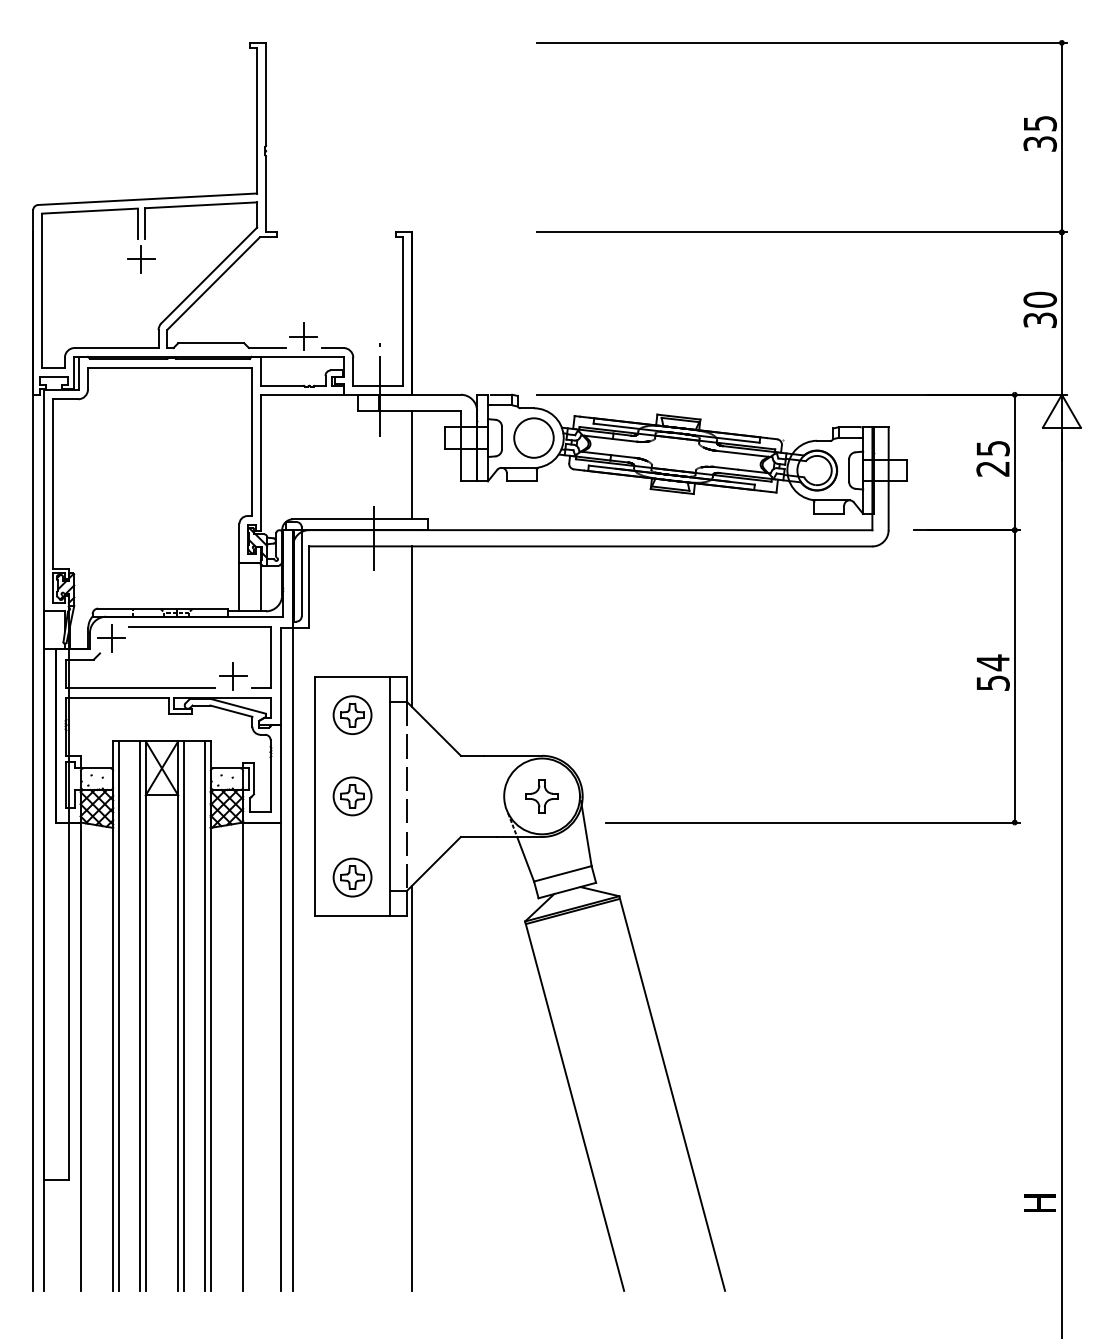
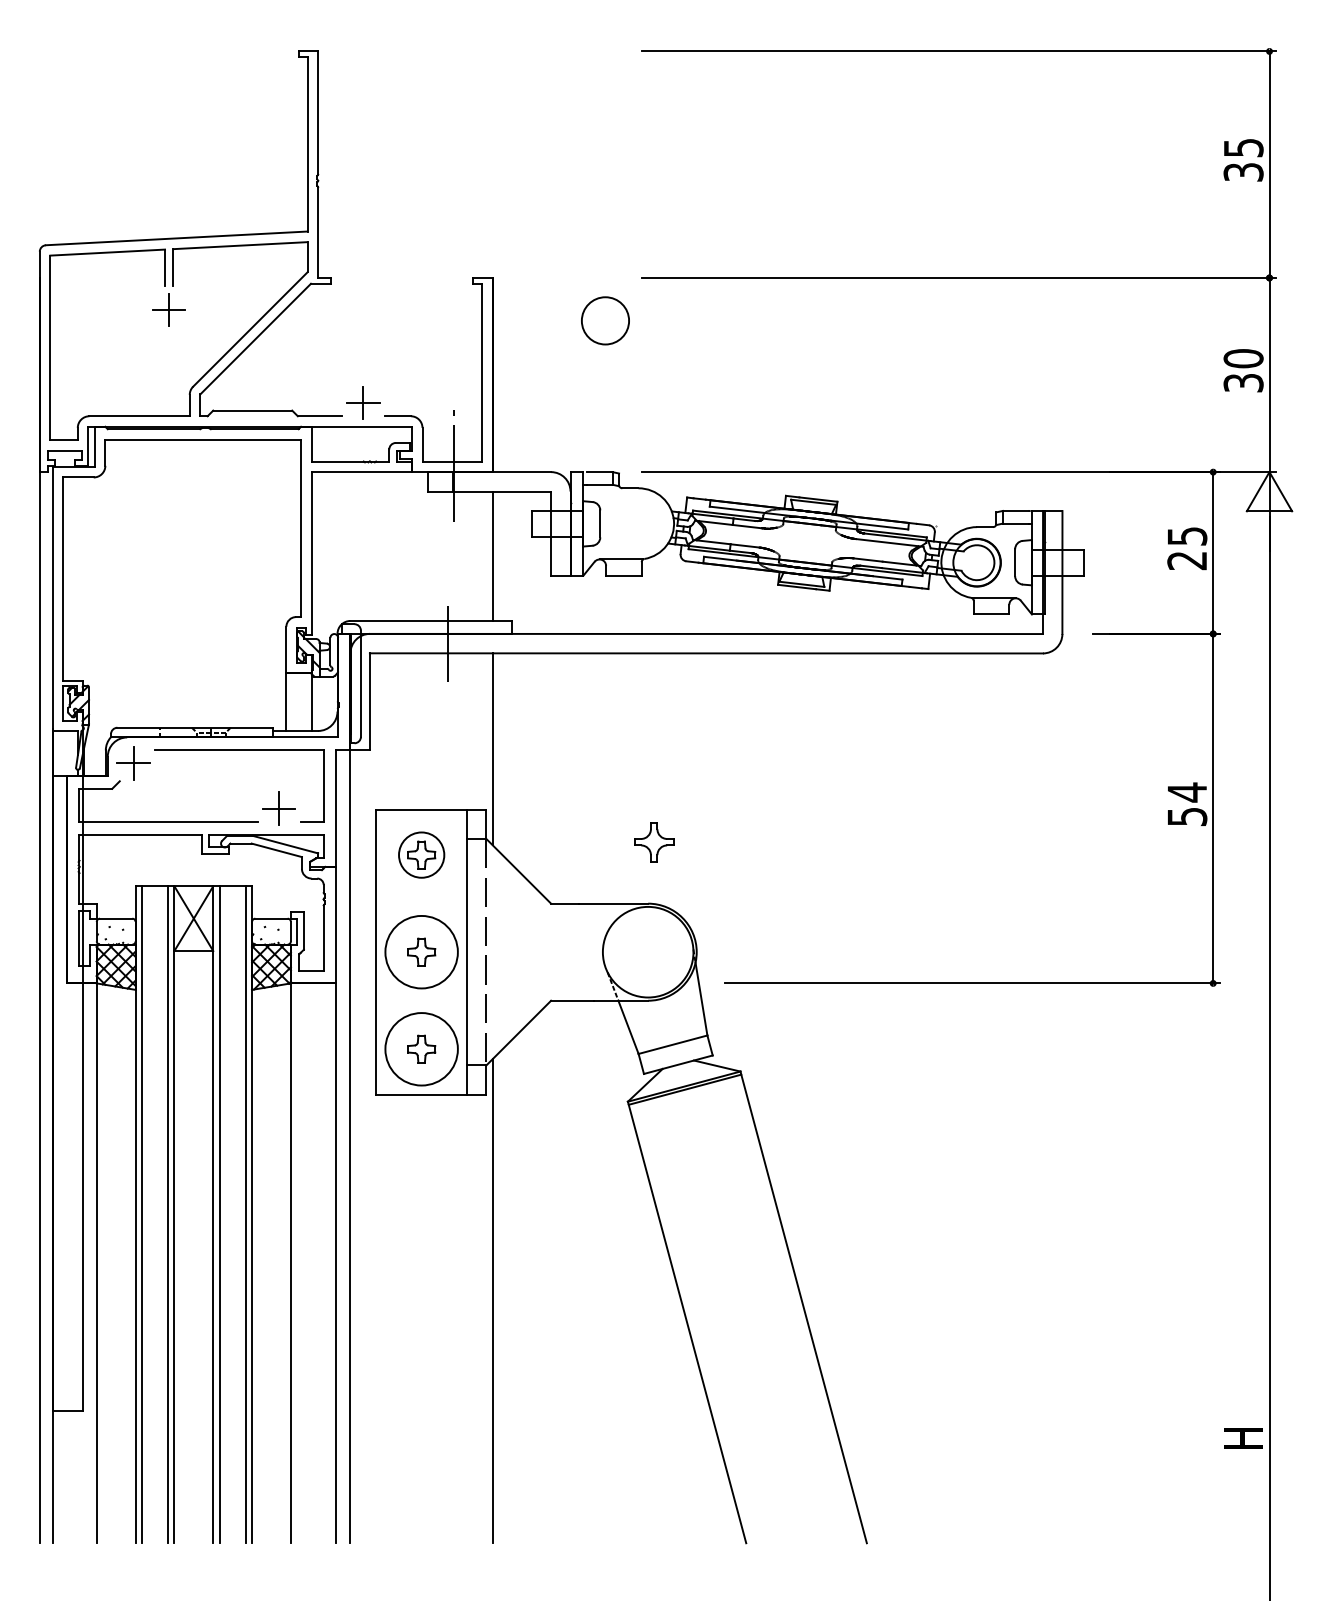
circle: (533, 437) -> (605, 320), moved
circle: (352, 795) -> (421, 951), size x1.6
part: (542, 796) -> (654, 842), moved
circle: (352, 876) -> (421, 1048), size x1.6

